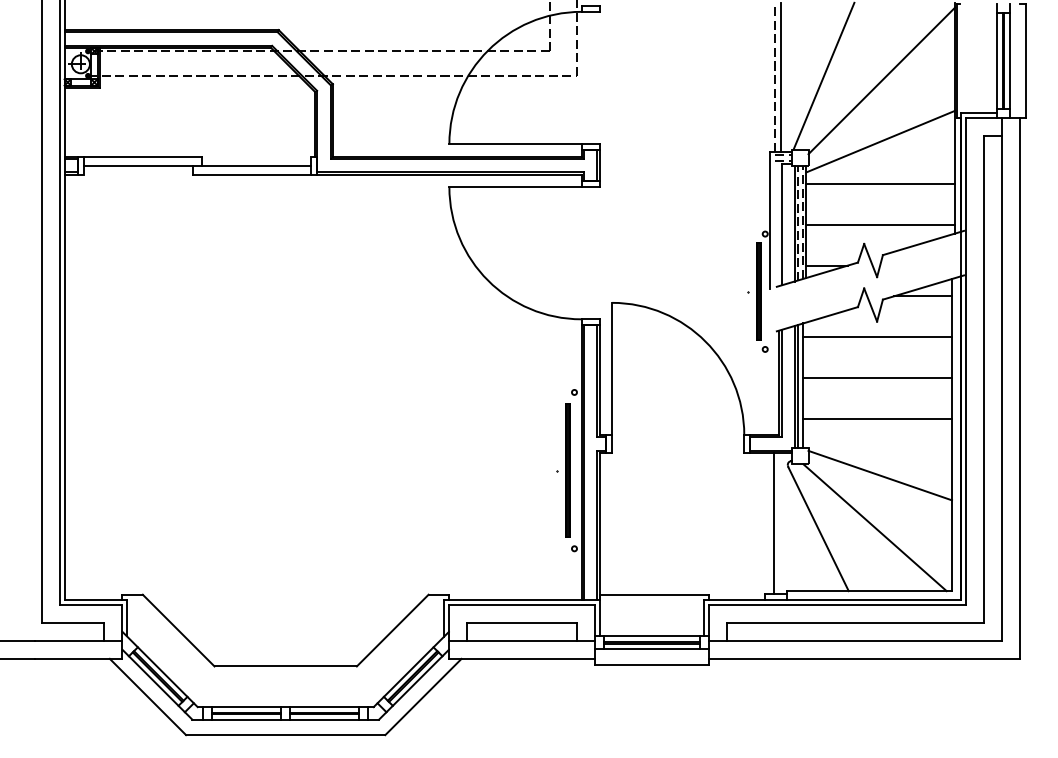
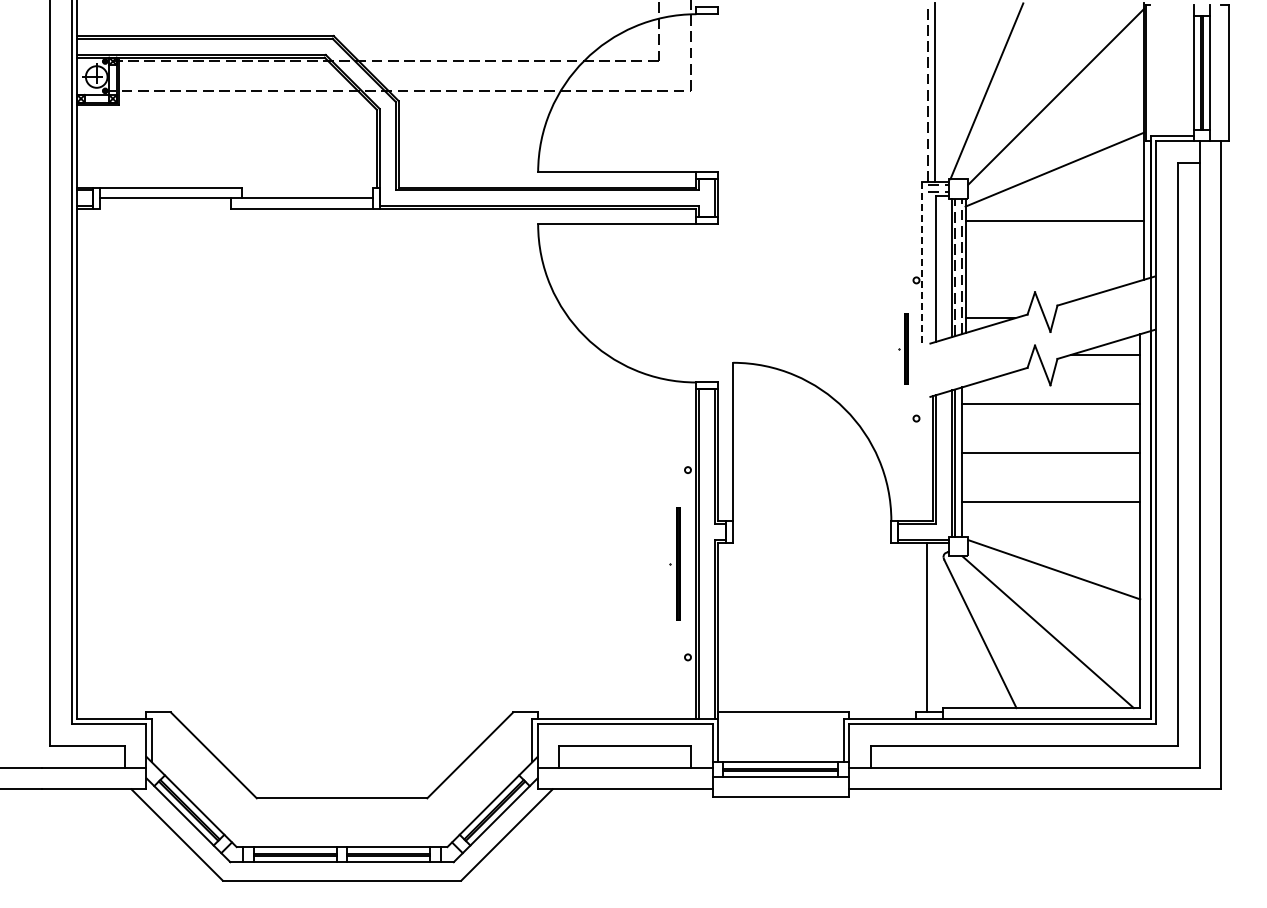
line: (770, 220) -> (922, 264), solid -> dashed
line: (880, 224) -> (1054, 269), removed
part: (754, 290) -> (903, 348), size x0.6
part: (563, 470) -> (674, 563), size x0.7

